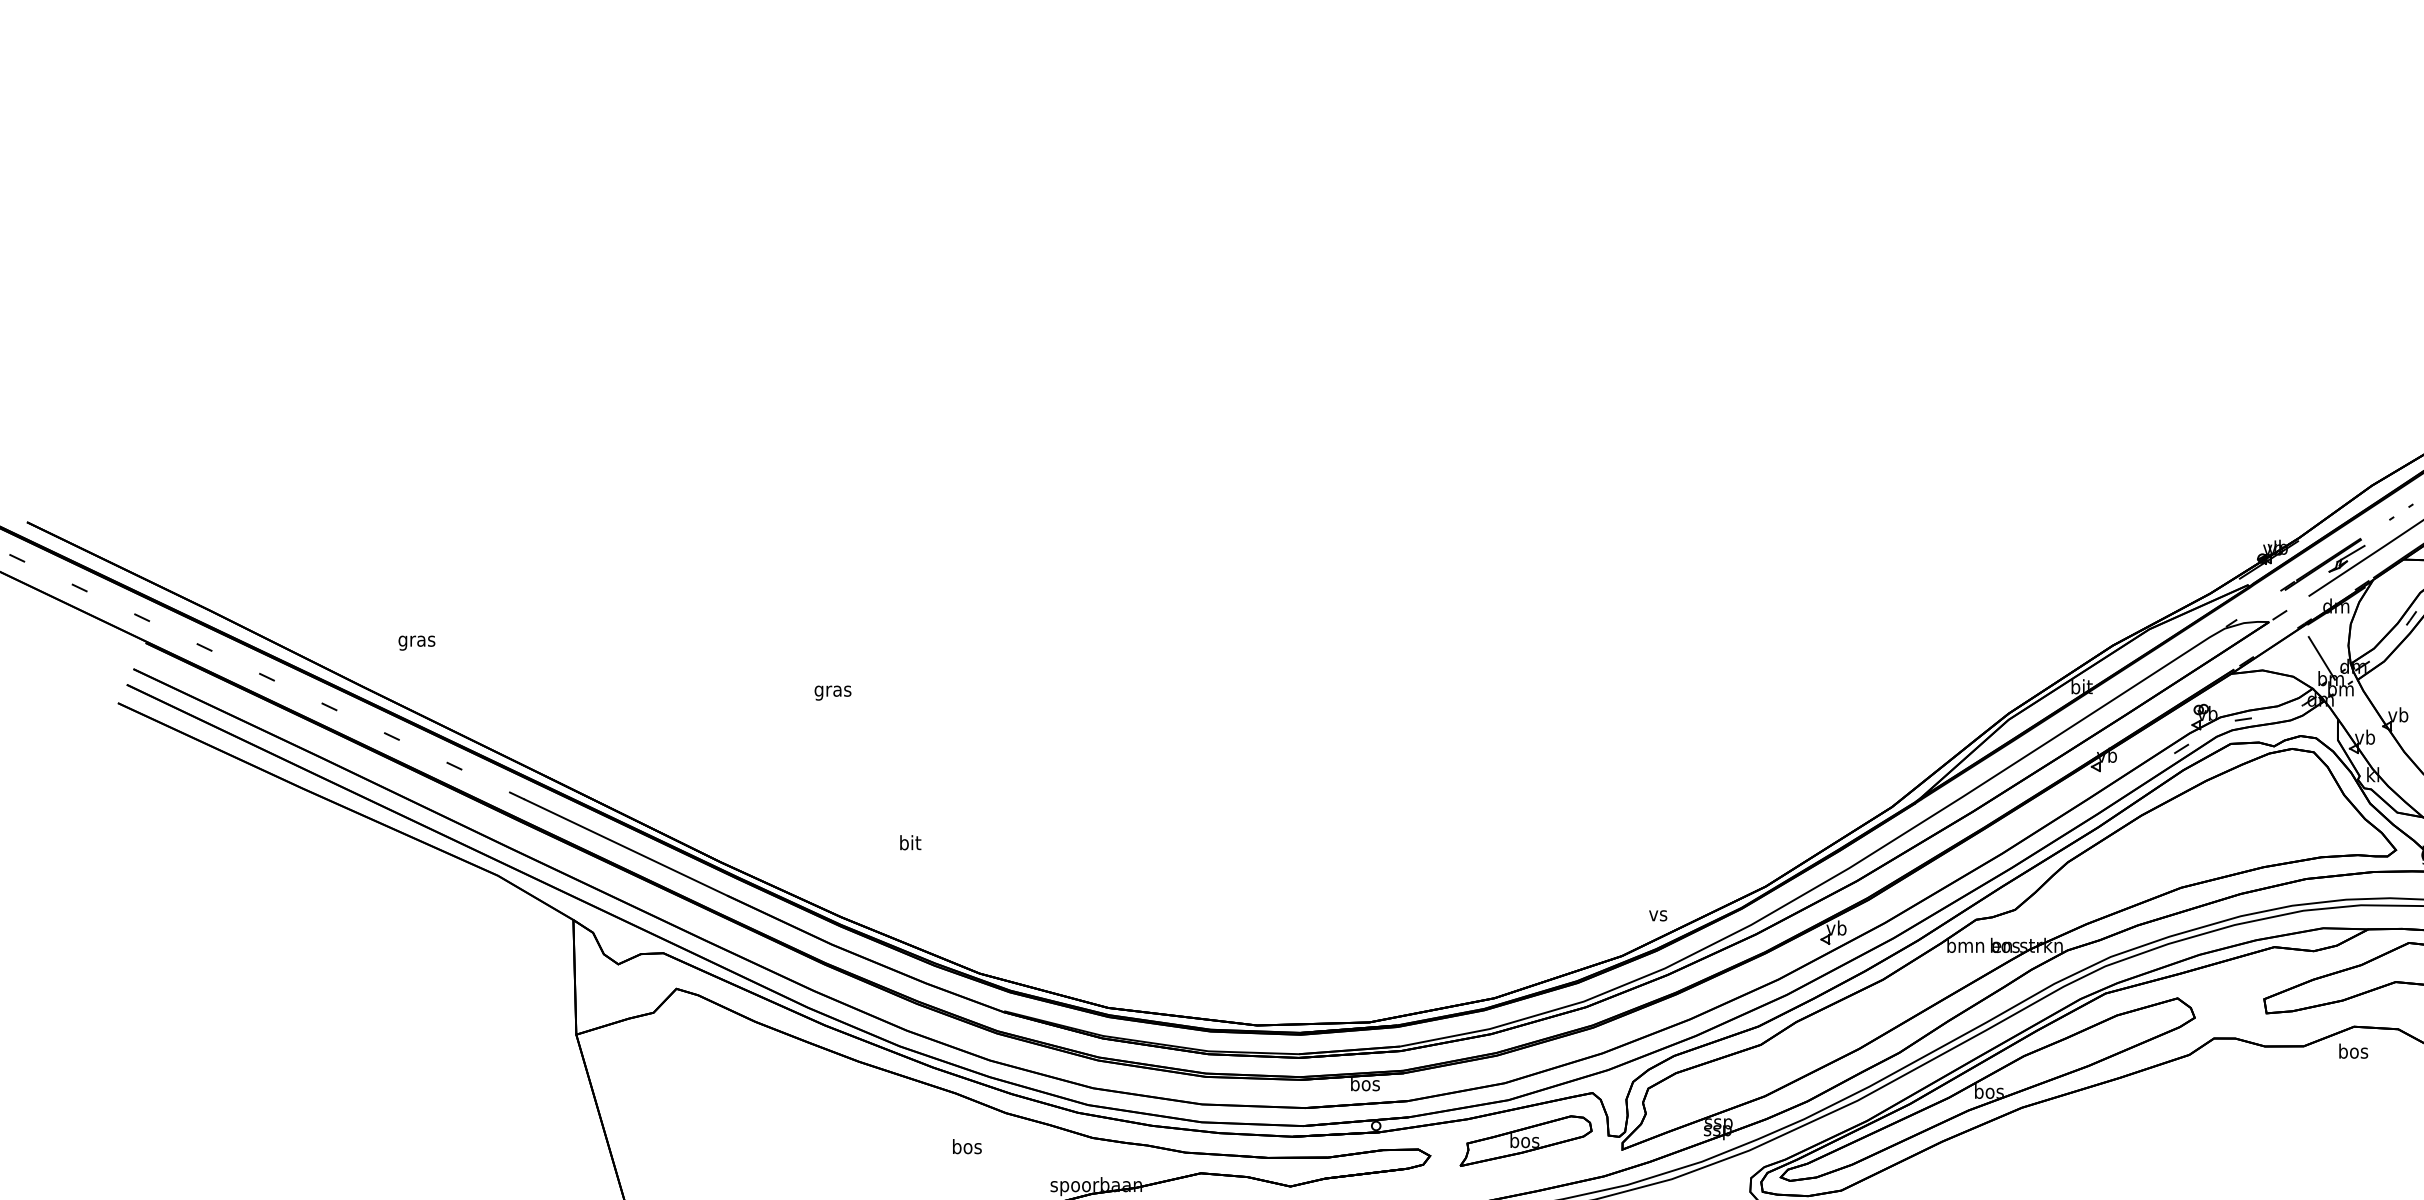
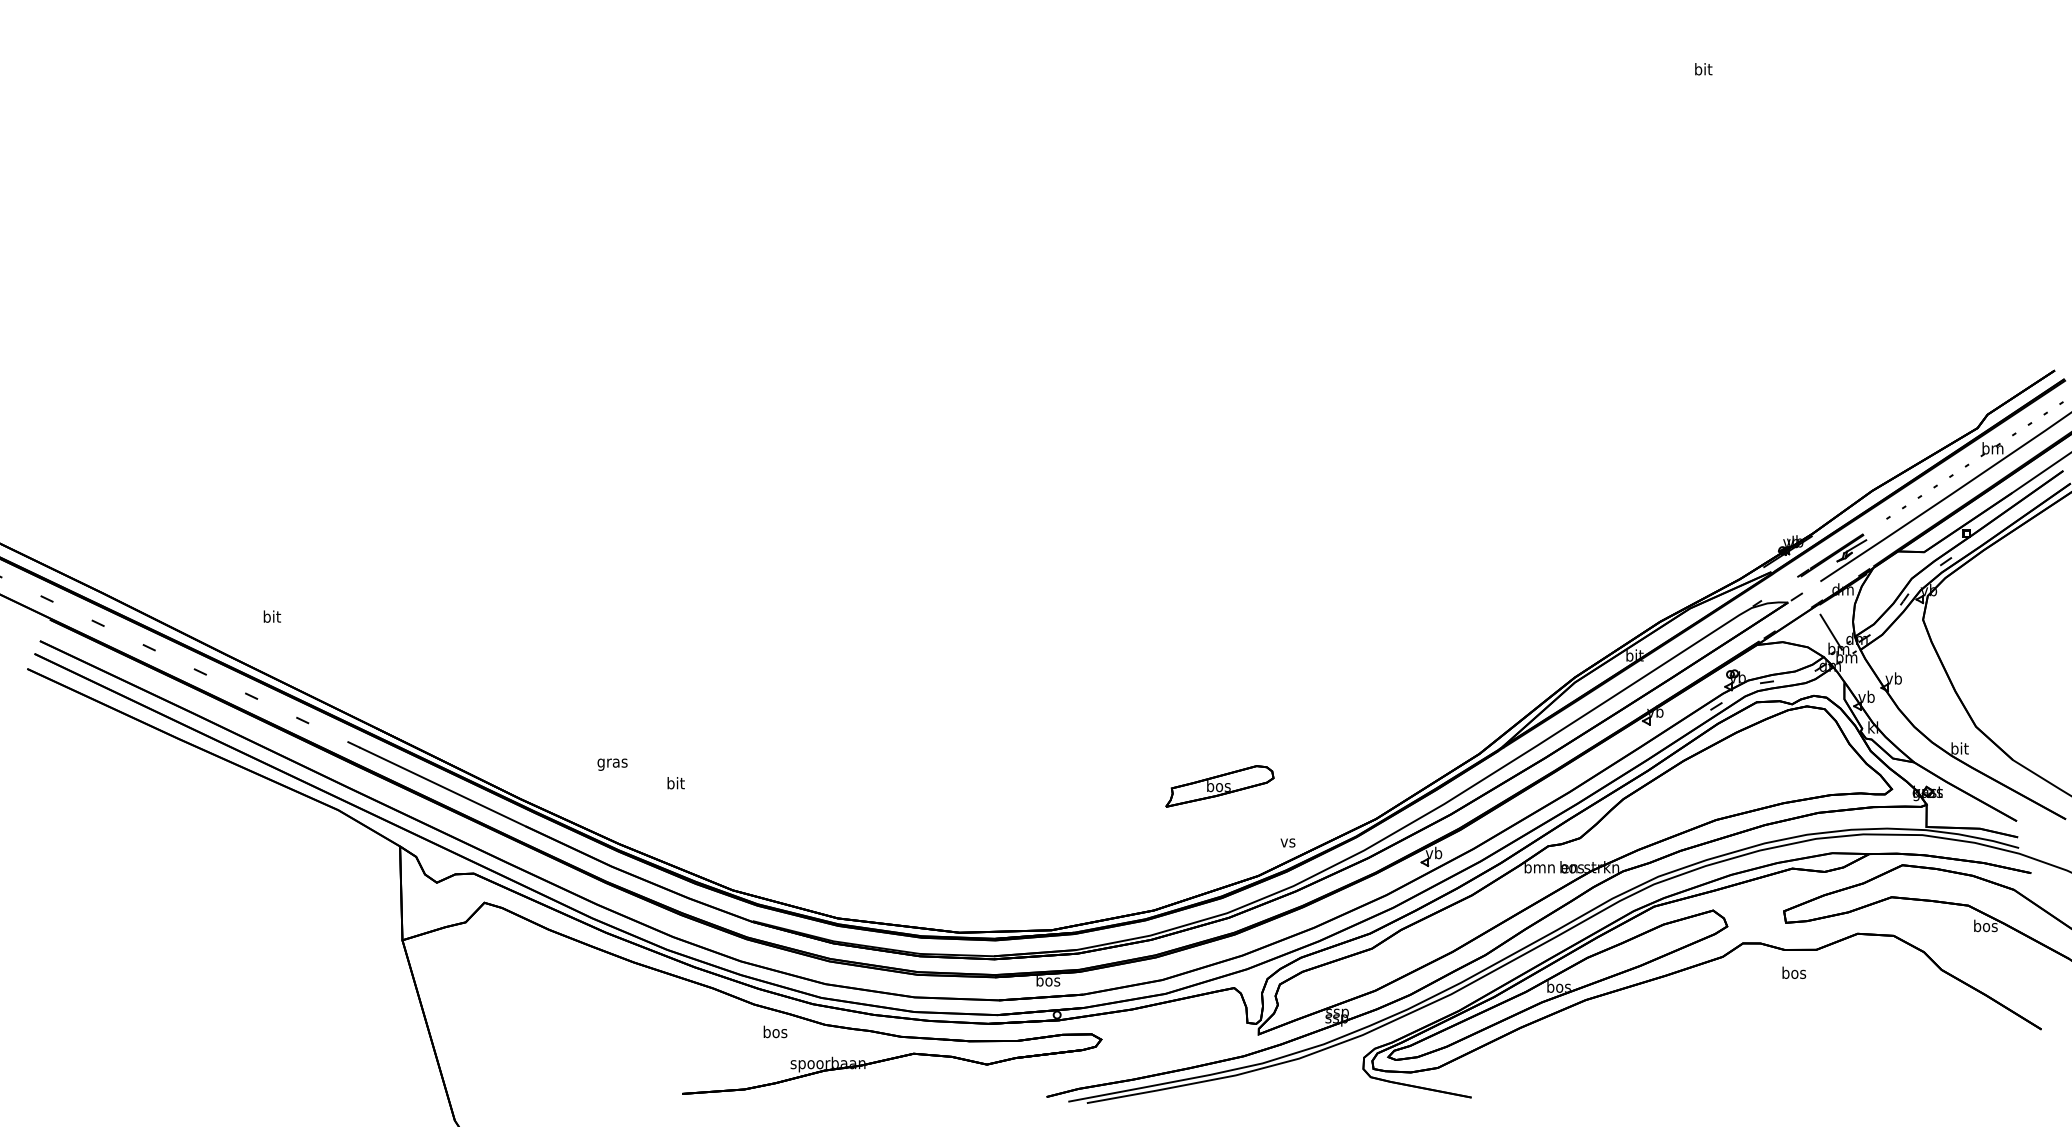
text: (416, 640) -> (271, 617), gras -> bit
text: (832, 692) -> (612, 764), moved
text: (2353, 1050) -> (1794, 972), moved
part: (1525, 1141) -> (1219, 786), moved
text: (967, 1146) -> (775, 1031), moved

